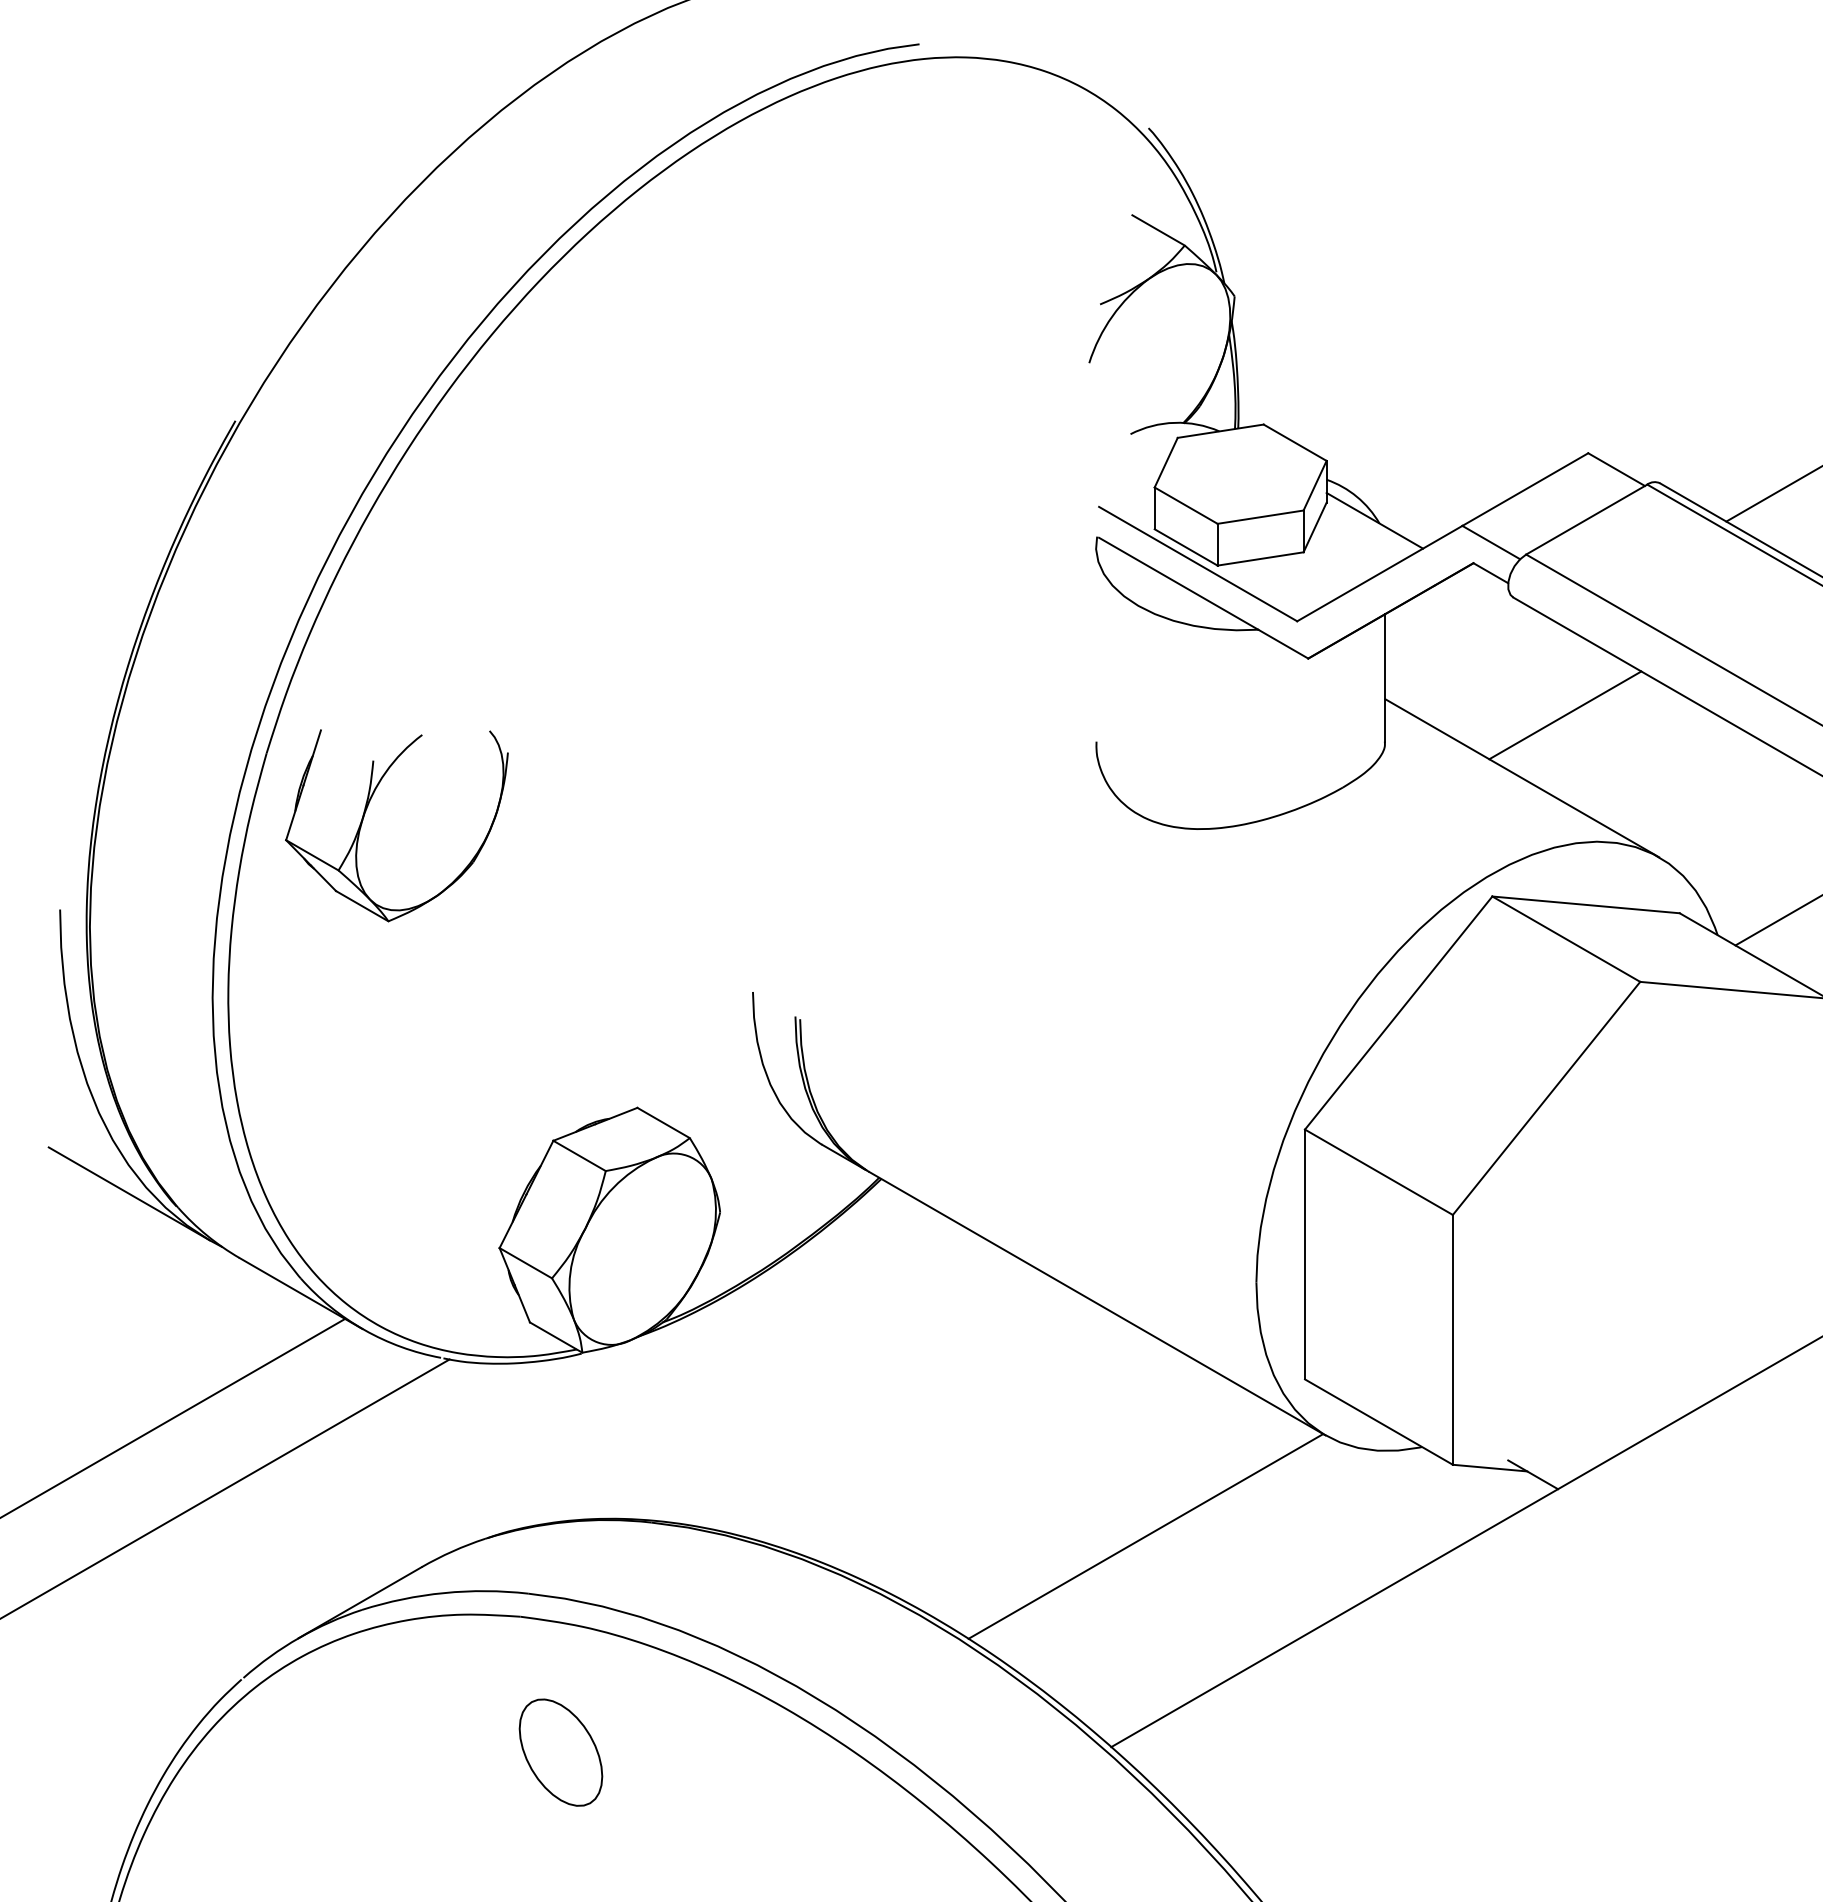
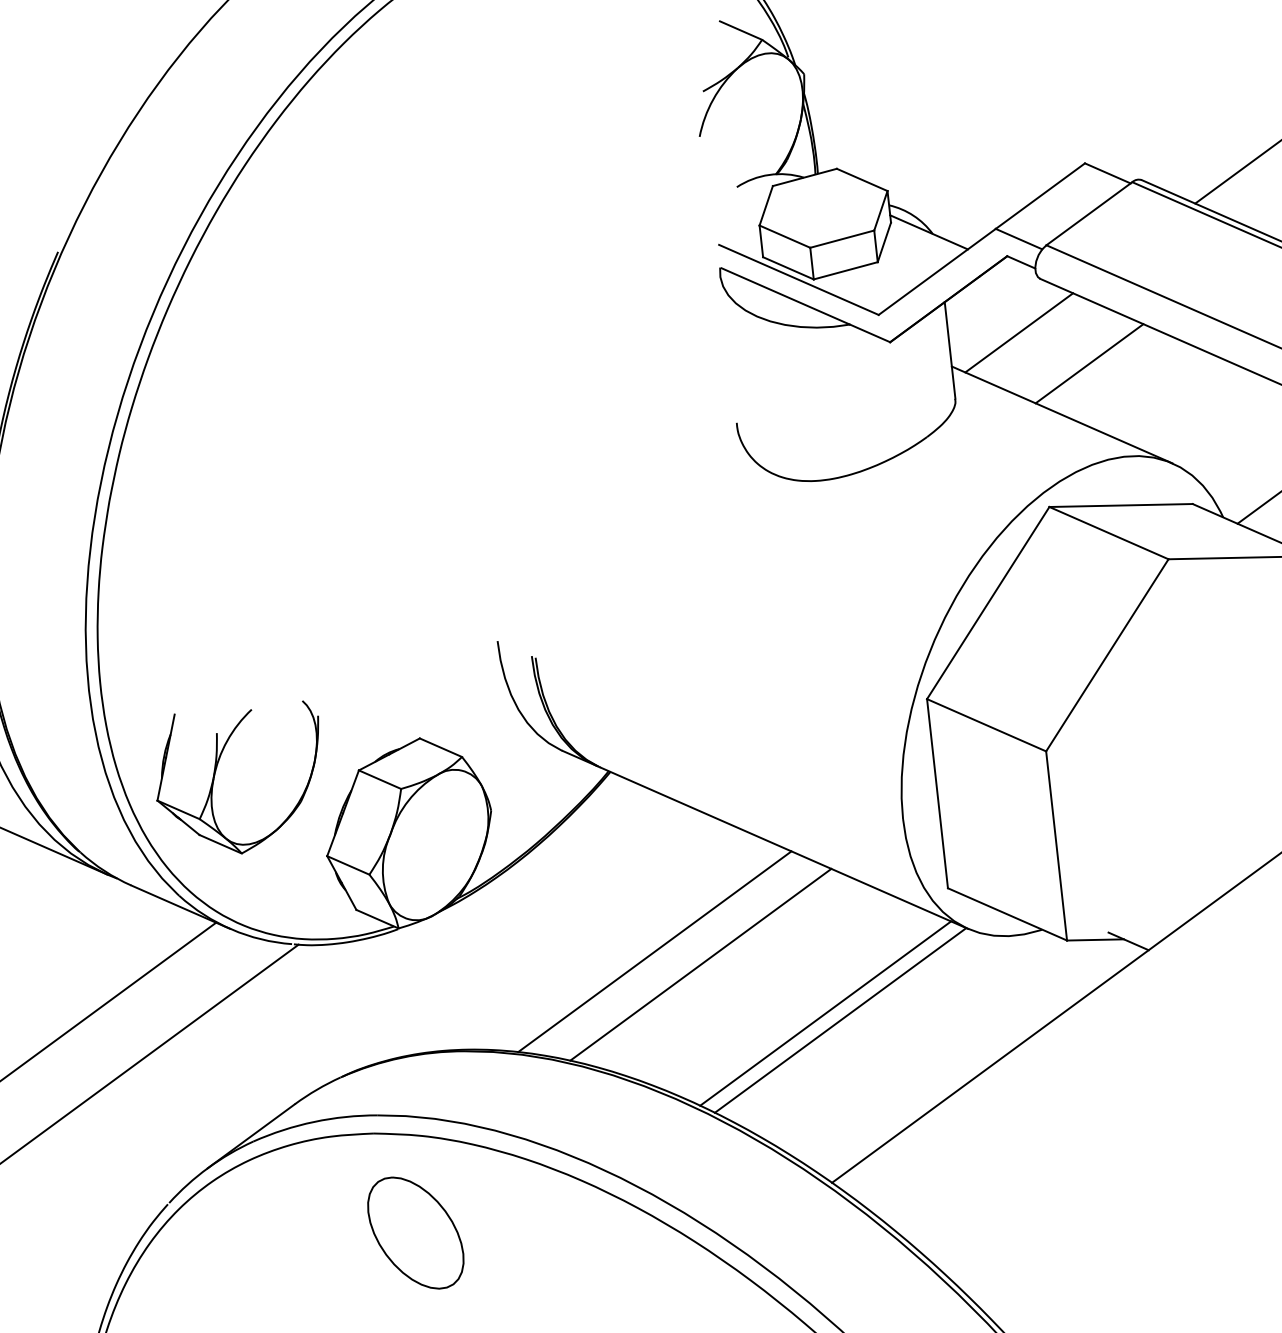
line: (1478, 664) -> (1019, 332), added
part: (365, 814) -> (215, 774), moved
line: (913, 1419) -> (654, 951), added
line: (971, 1443) -> (700, 964), added
line: (1127, 1525) -> (825, 1013), added
part: (560, 1752) -> (415, 1232), size x1.43

